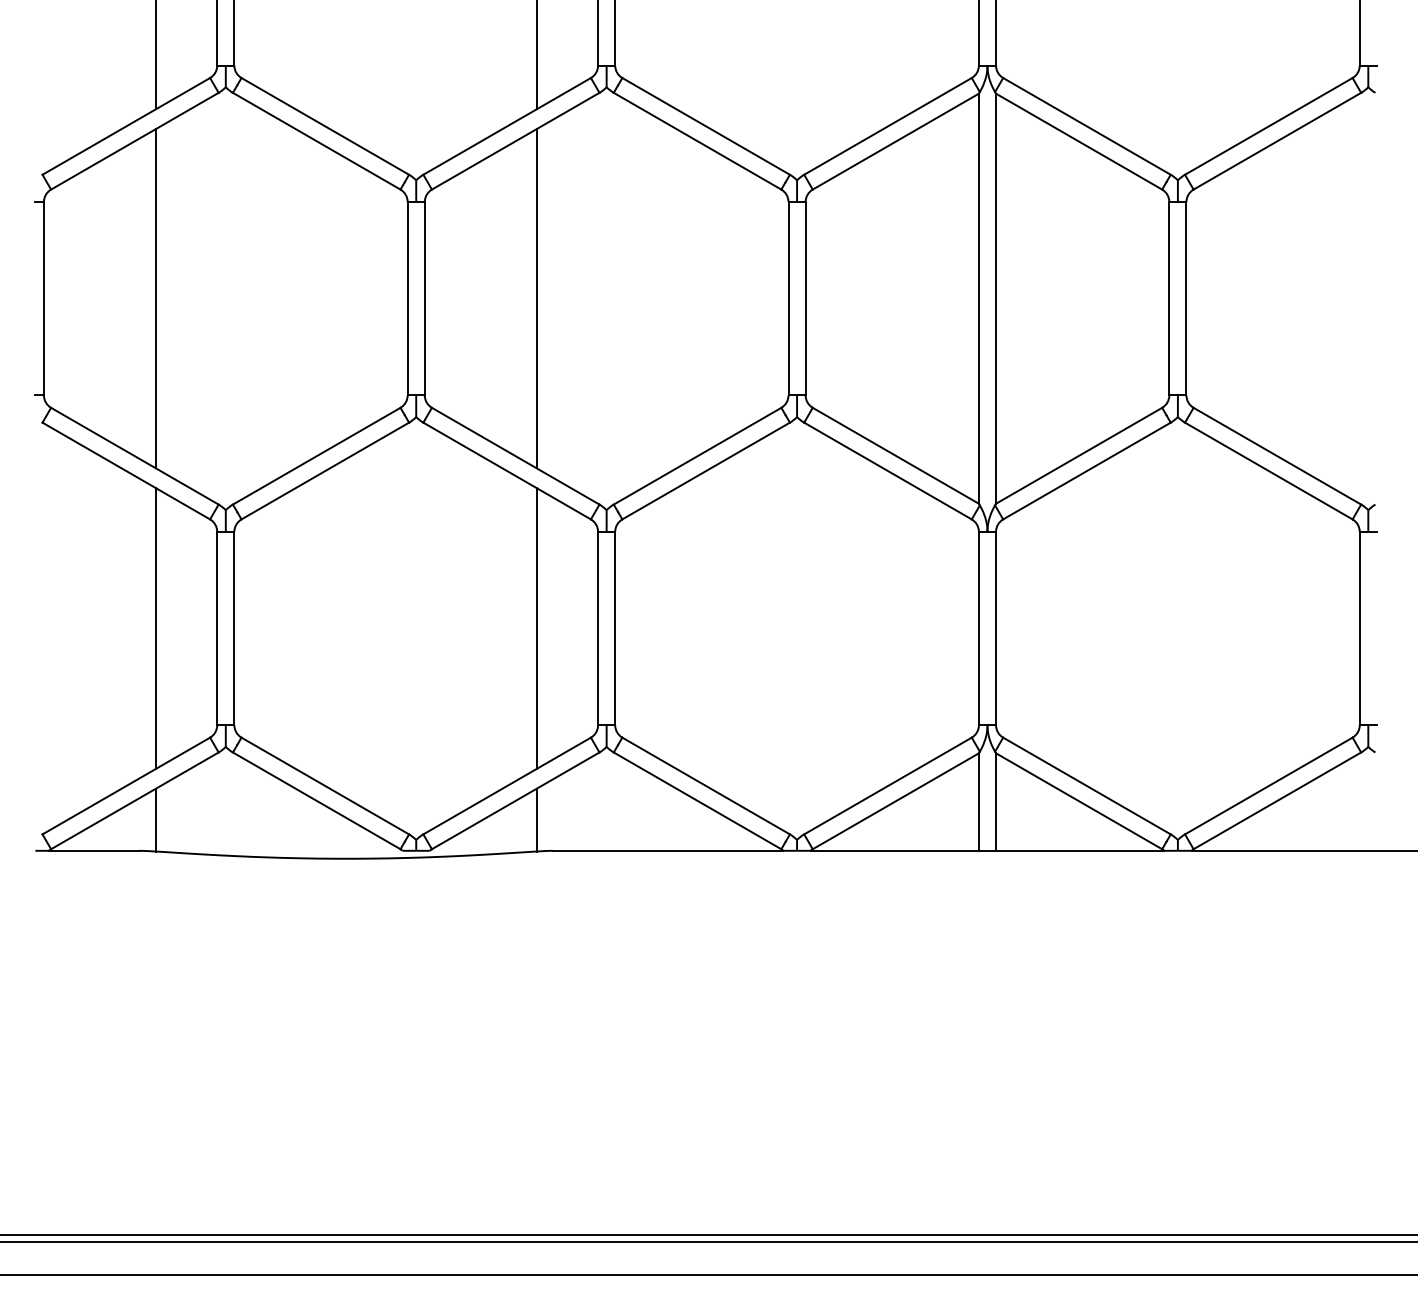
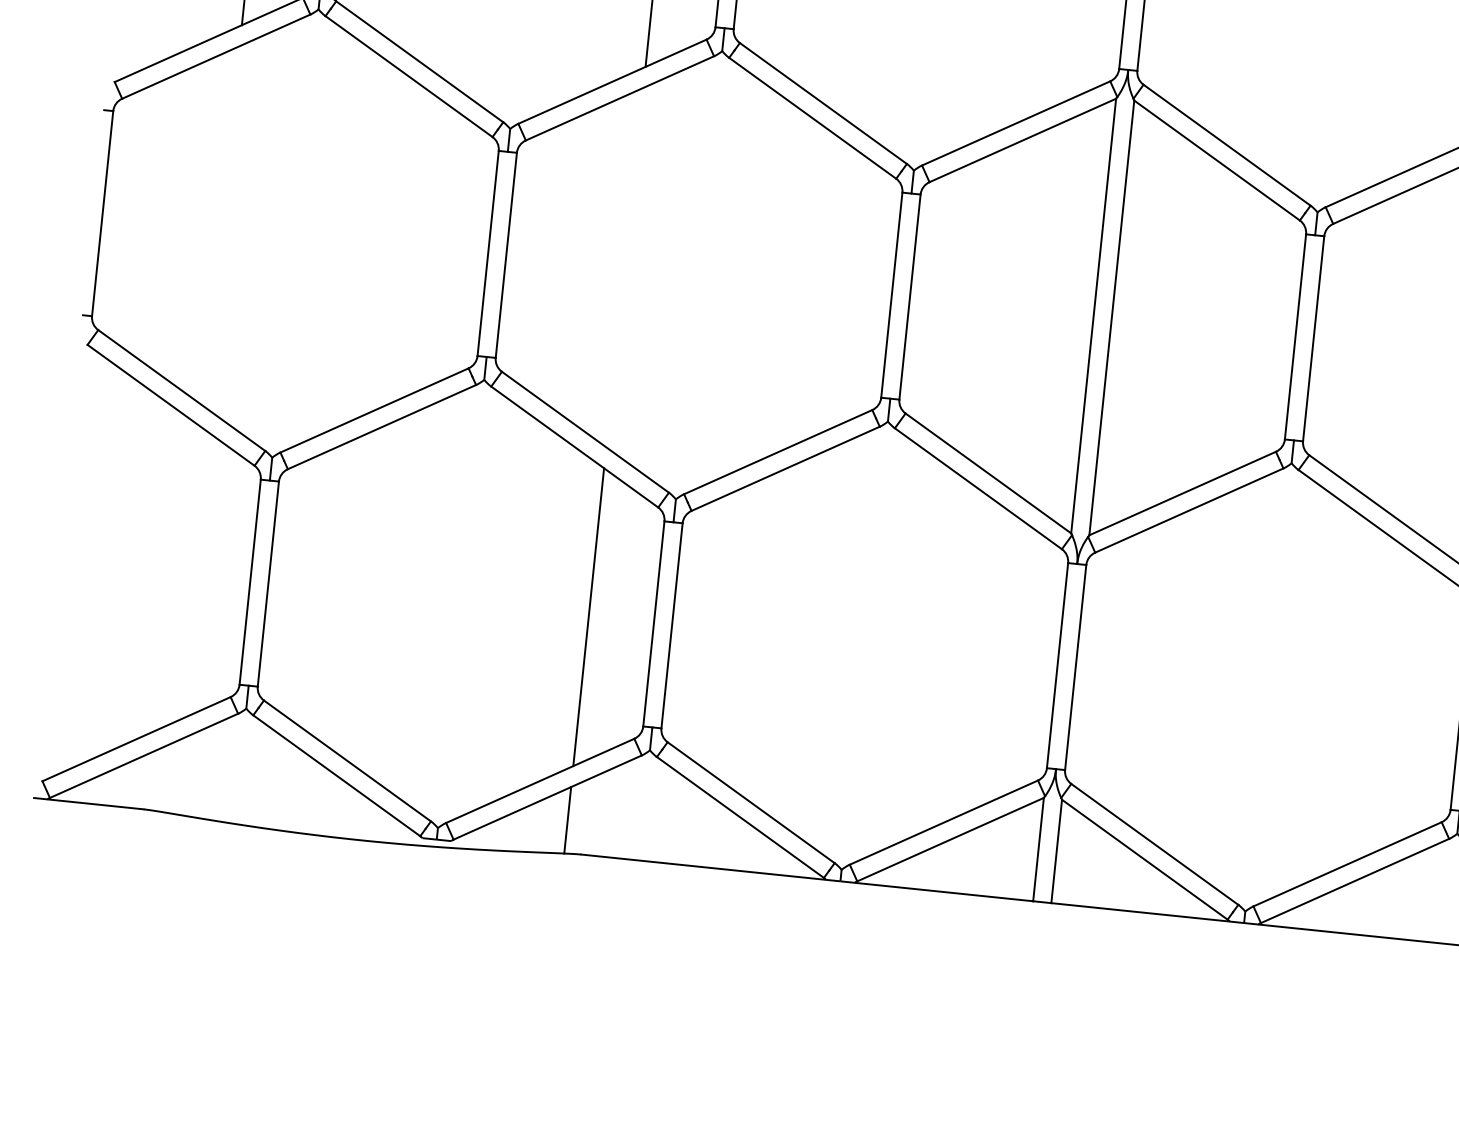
line: (155, 298) -> (220, 225), removed
line: (536, 298) -> (624, 267), removed
line: (155, 628) -> (184, 575), removed
line: (155, 819) -> (163, 777), removed

